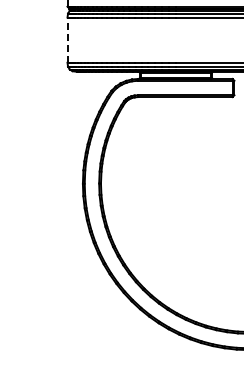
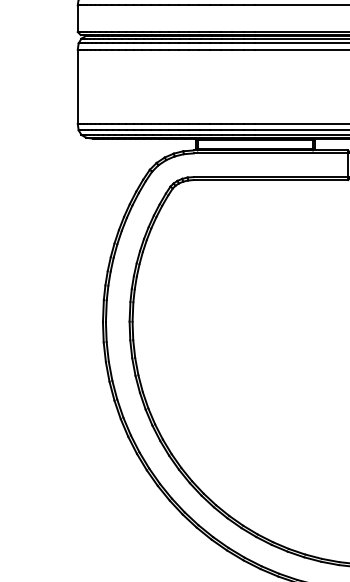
line: (67, 40) -> (77, 87), dashed -> solid

